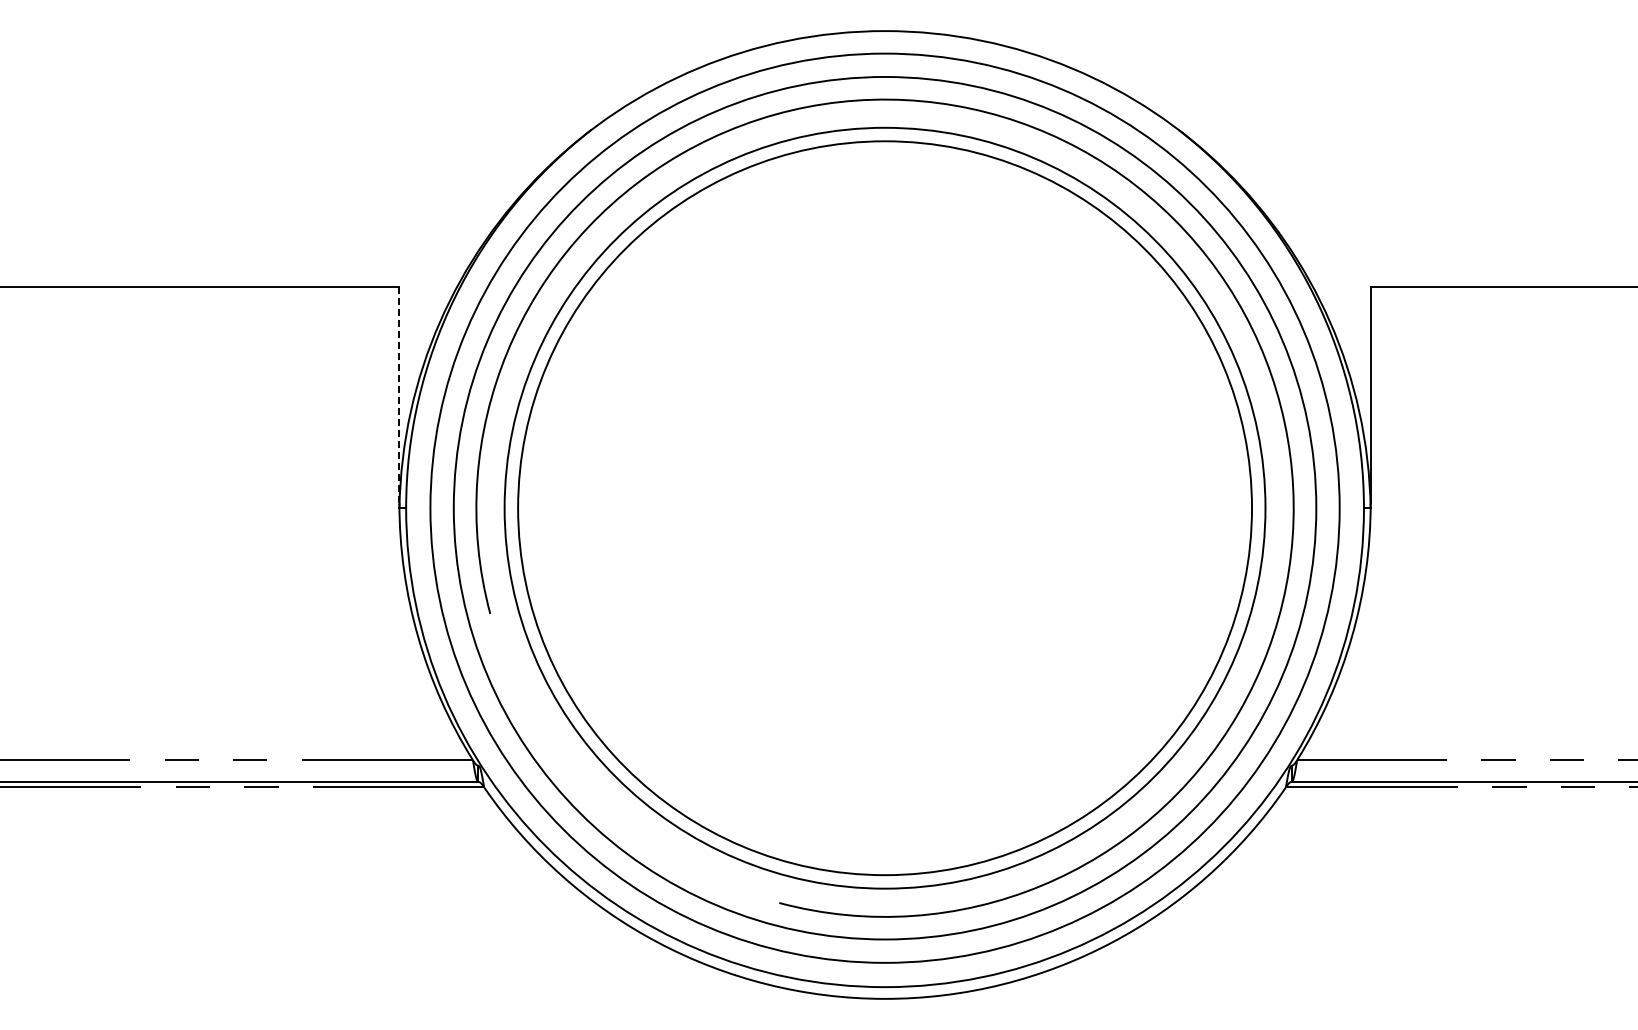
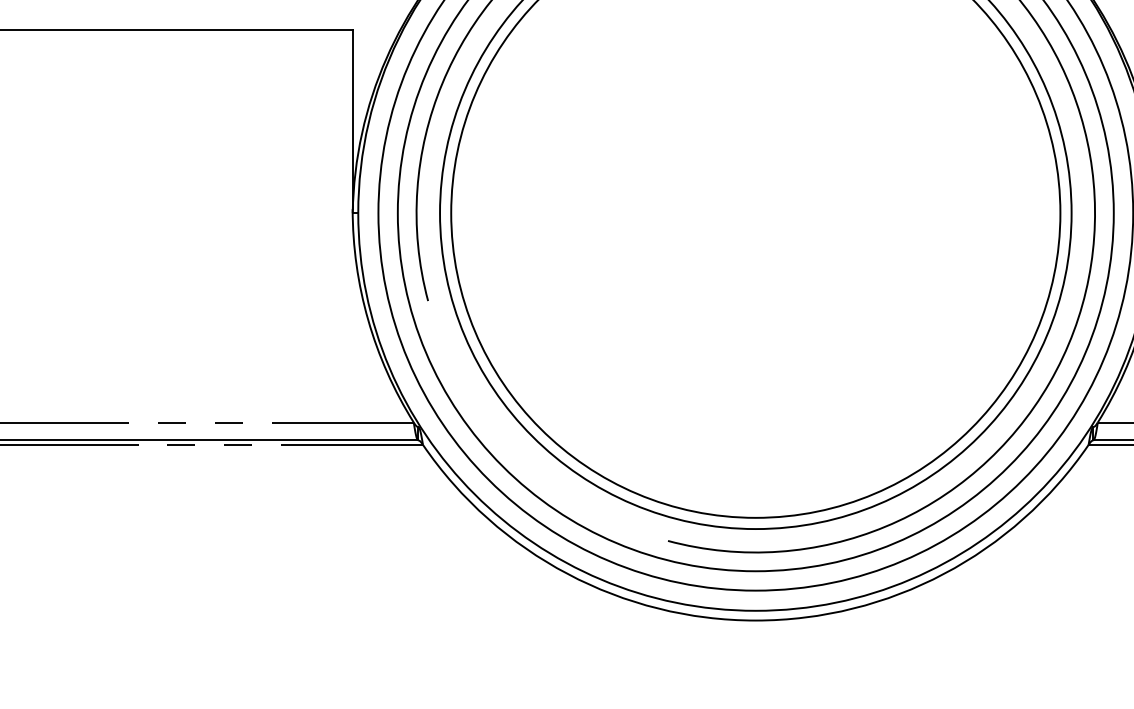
line: (399, 395) -> (352, 119), dashed -> solid

